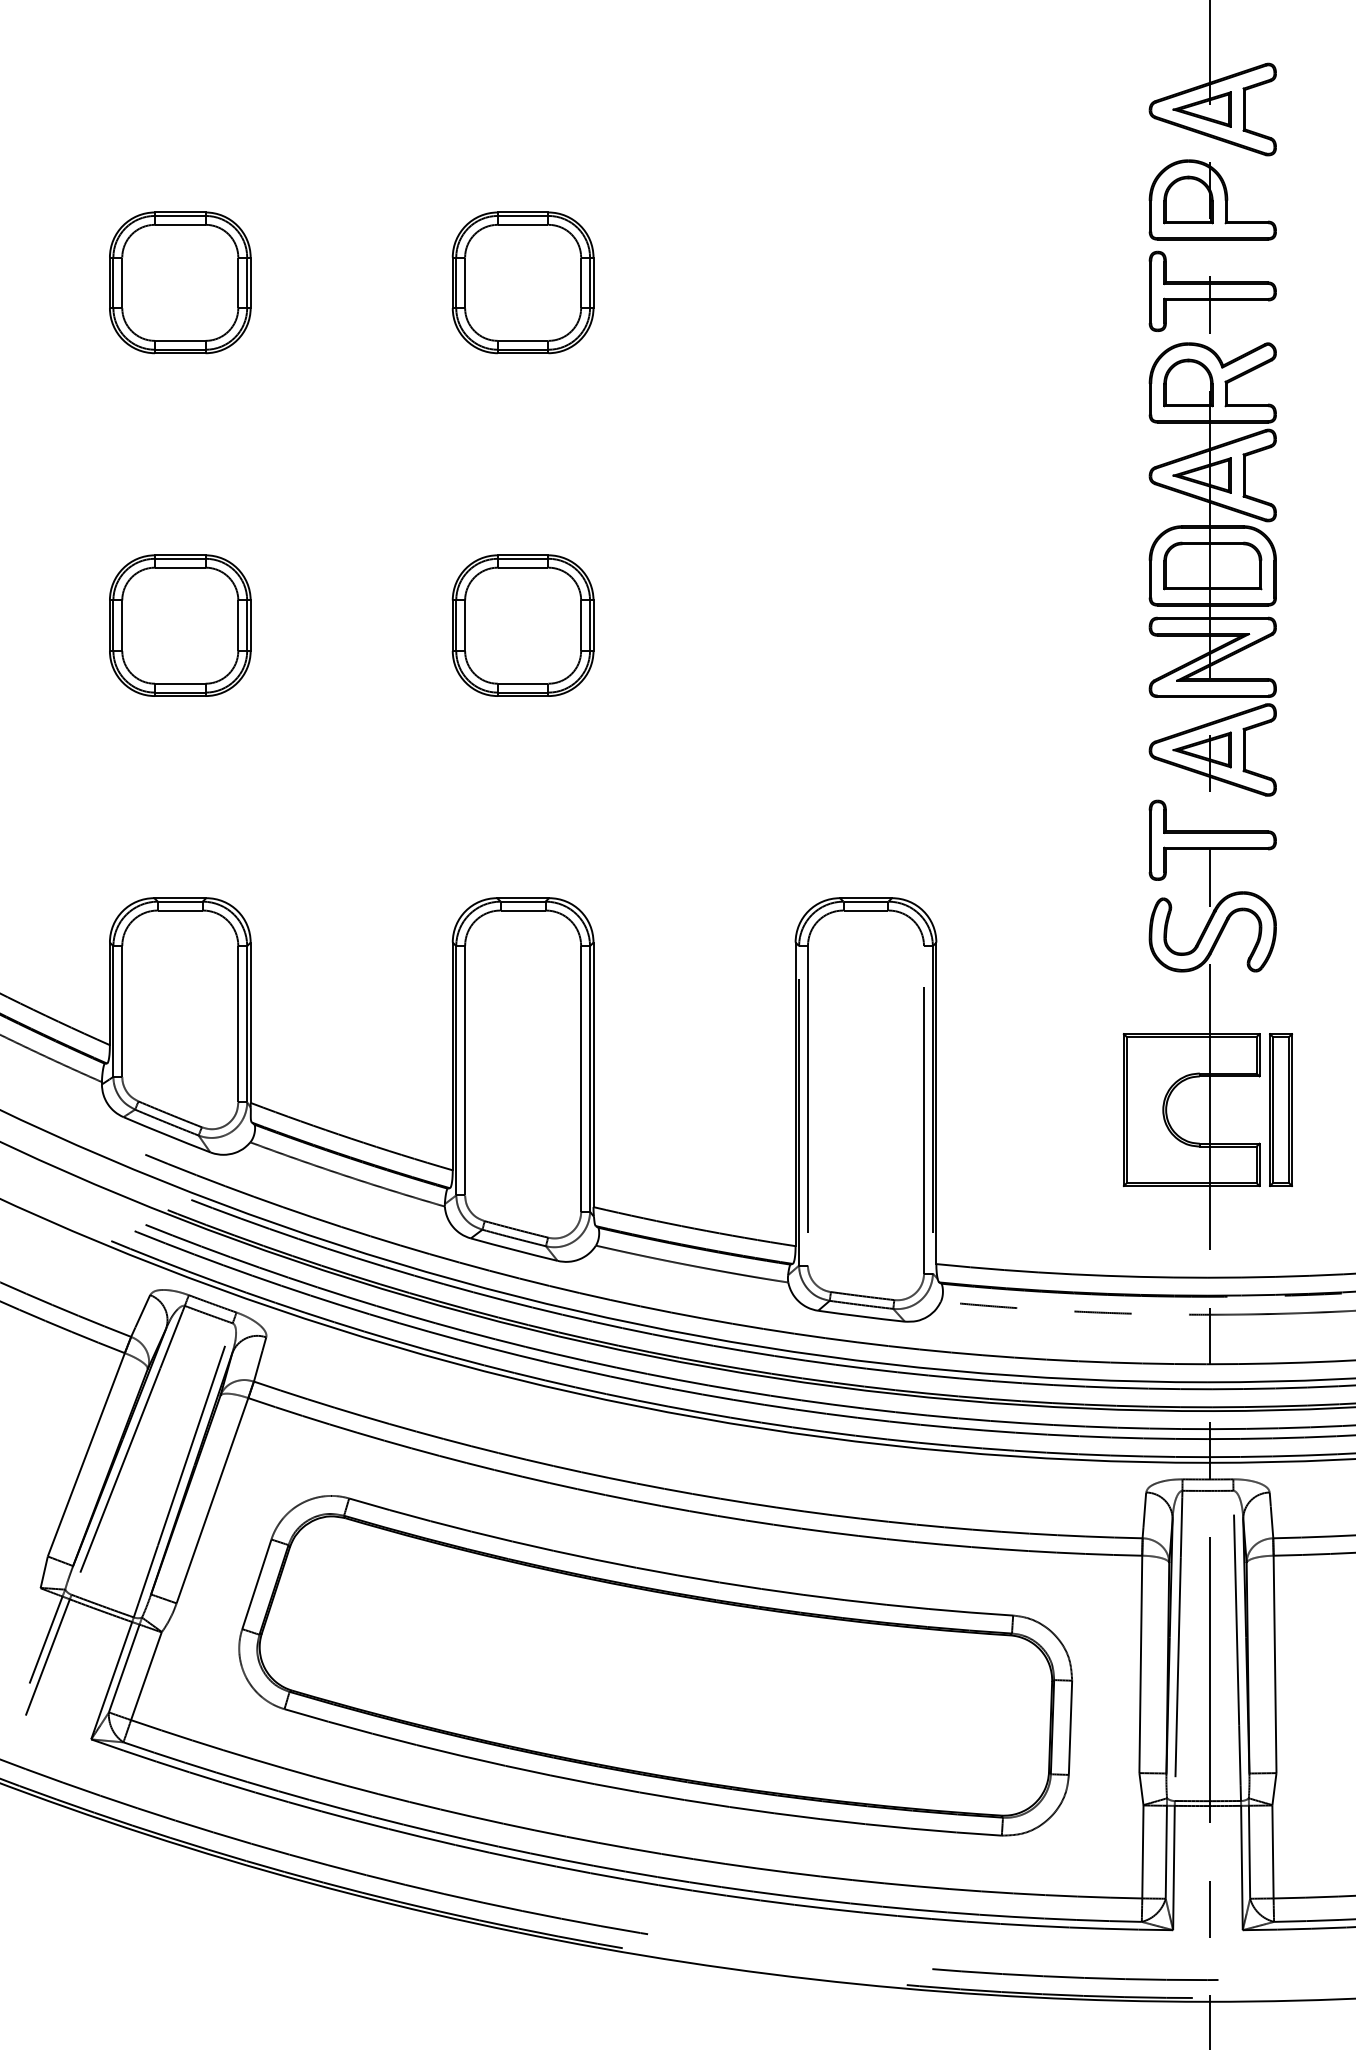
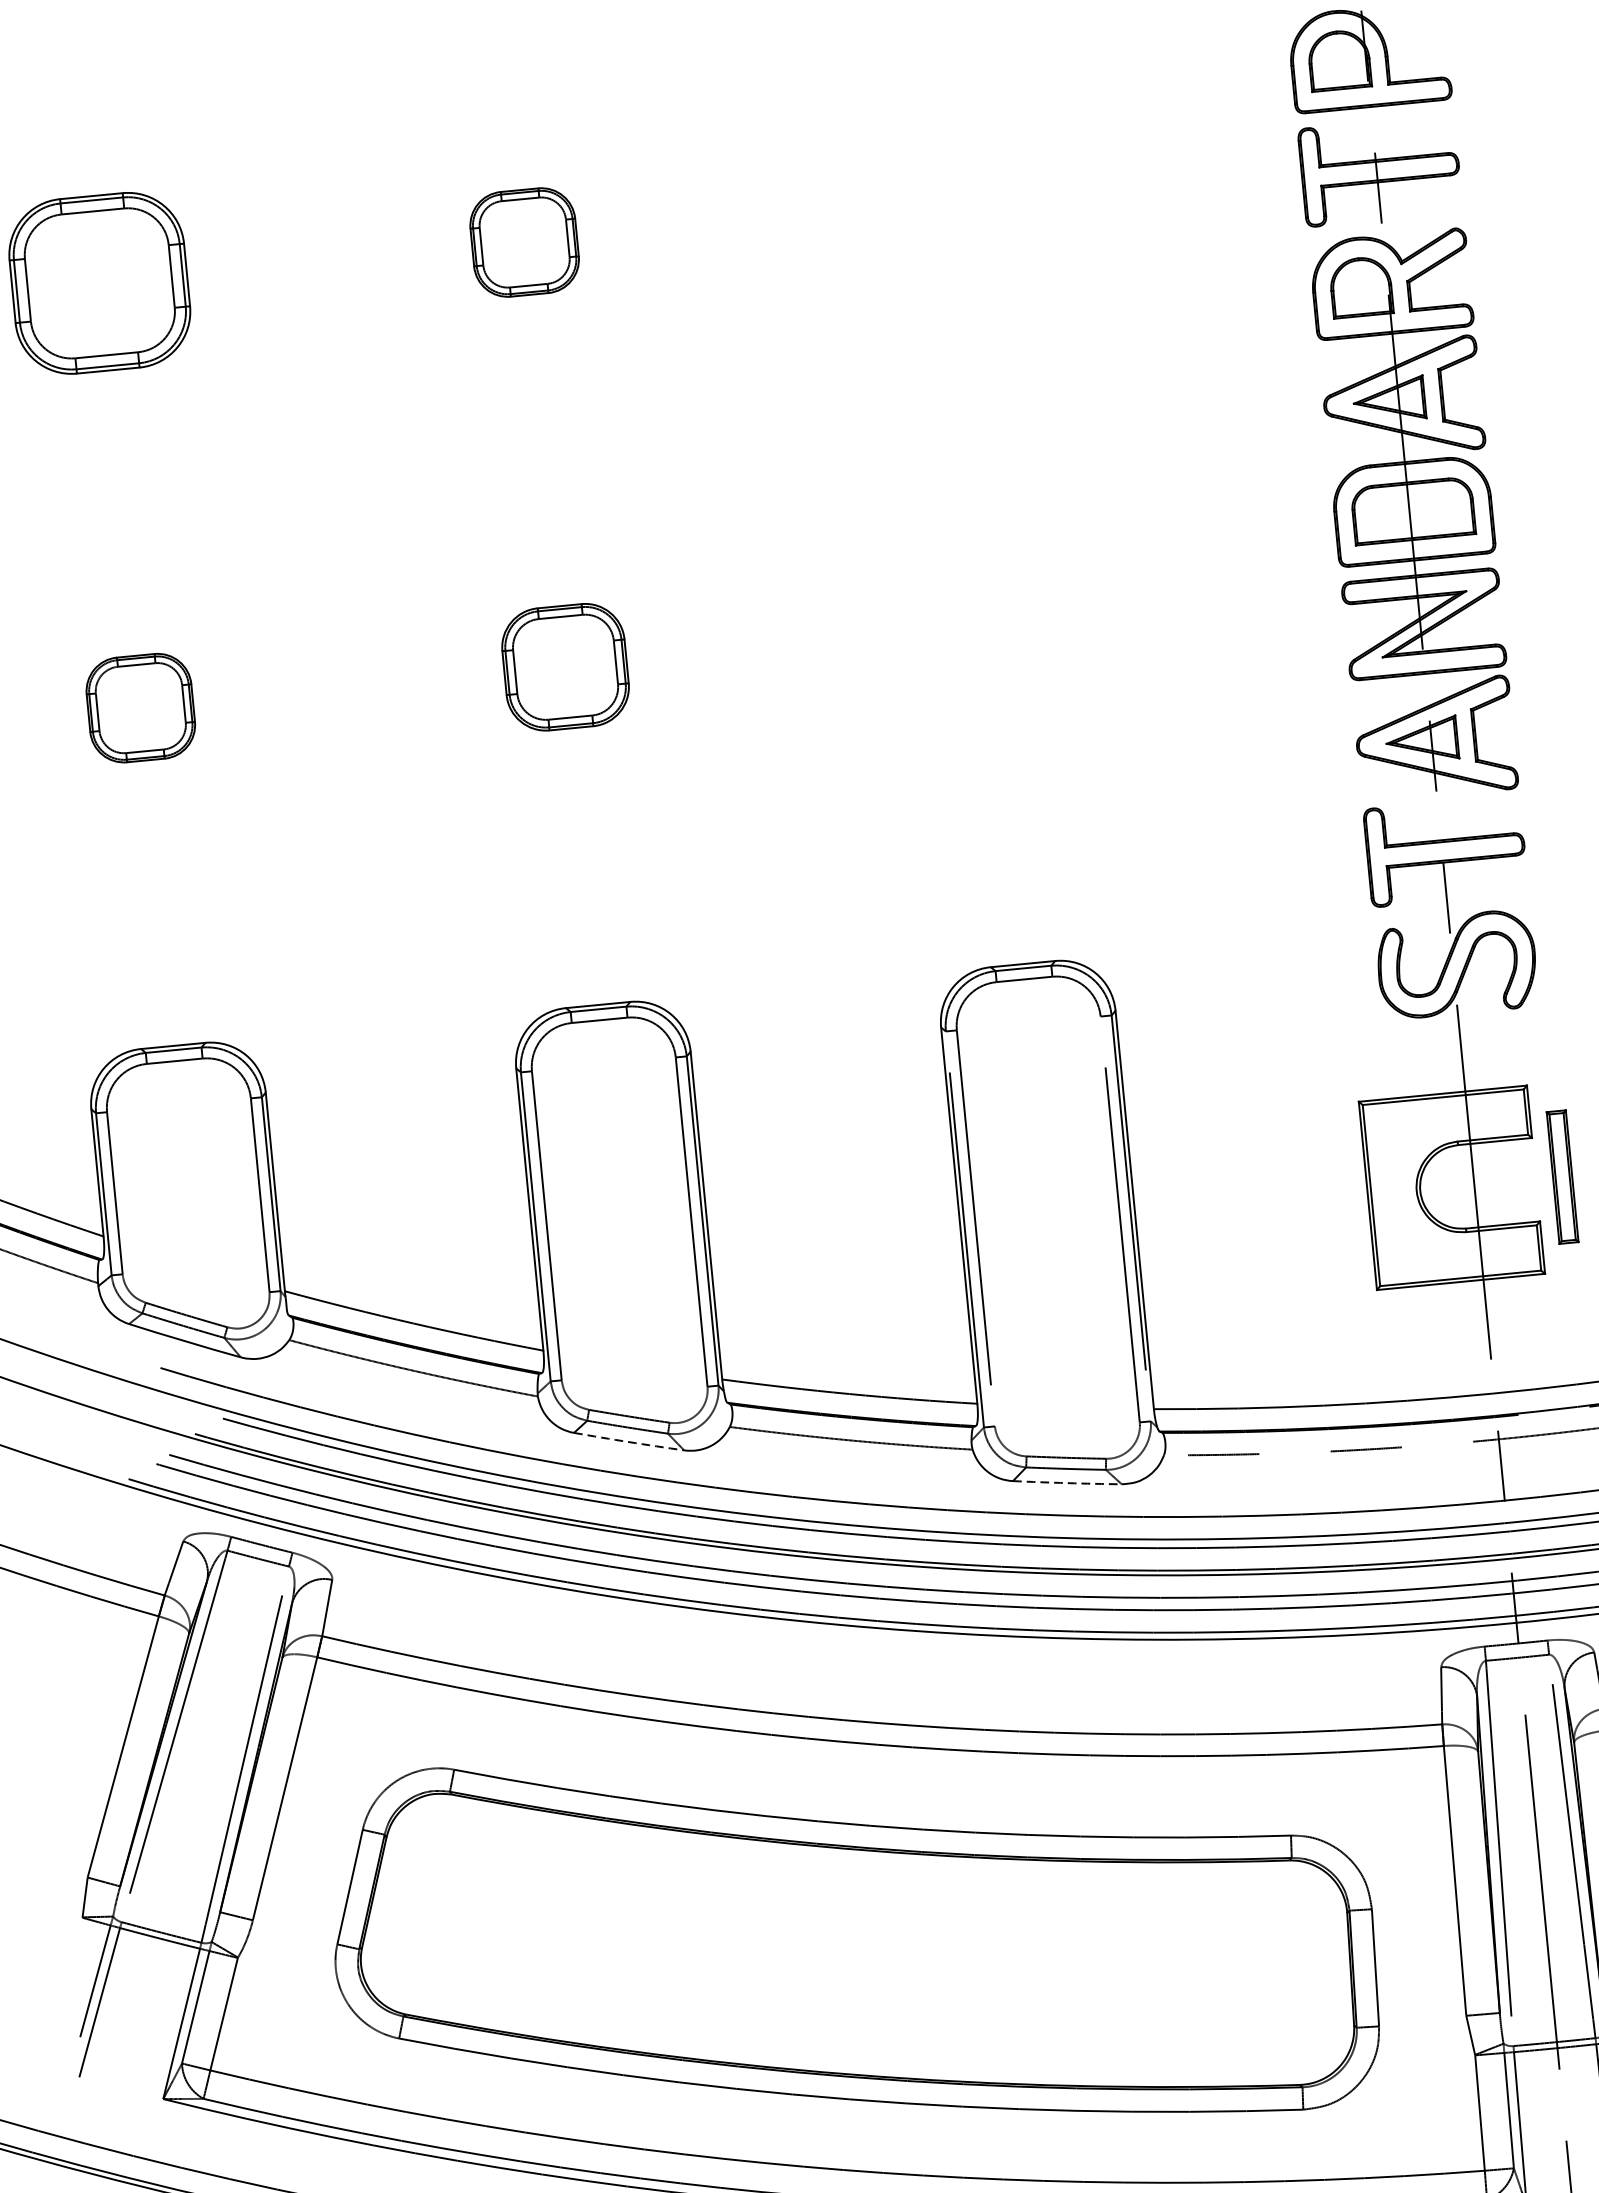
part: (522, 282) -> (523, 242), size x0.6
part: (180, 625) -> (140, 707), size x0.6
part: (522, 625) -> (564, 667), size x0.7
part: (1280, 1109) -> (1561, 1176), size x0.7
arc: (514, 1249) -> (629, 1441), solid -> dashed
arc: (861, 1316) -> (1067, 1483), solid -> dashed

